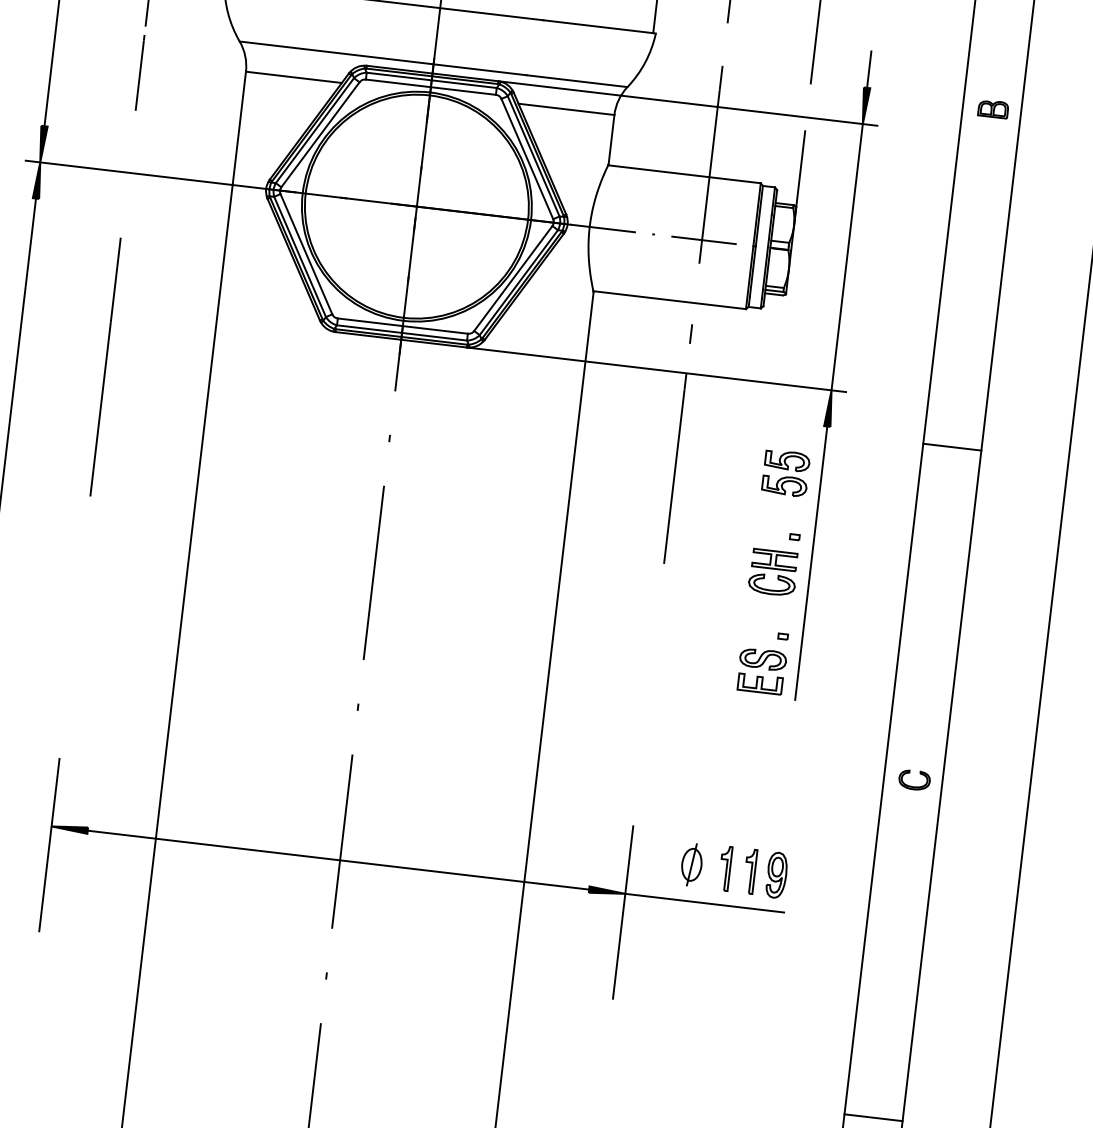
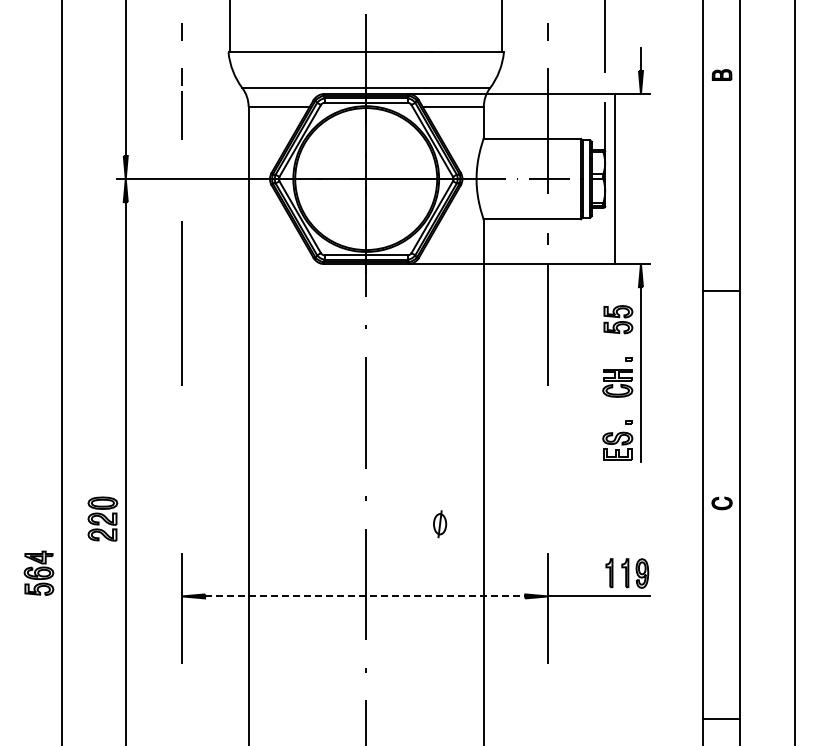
line: (846, 257) -> (614, 179), moved
line: (338, 860) -> (365, 596), solid -> dashed
part: (692, 865) -> (440, 524), moved

